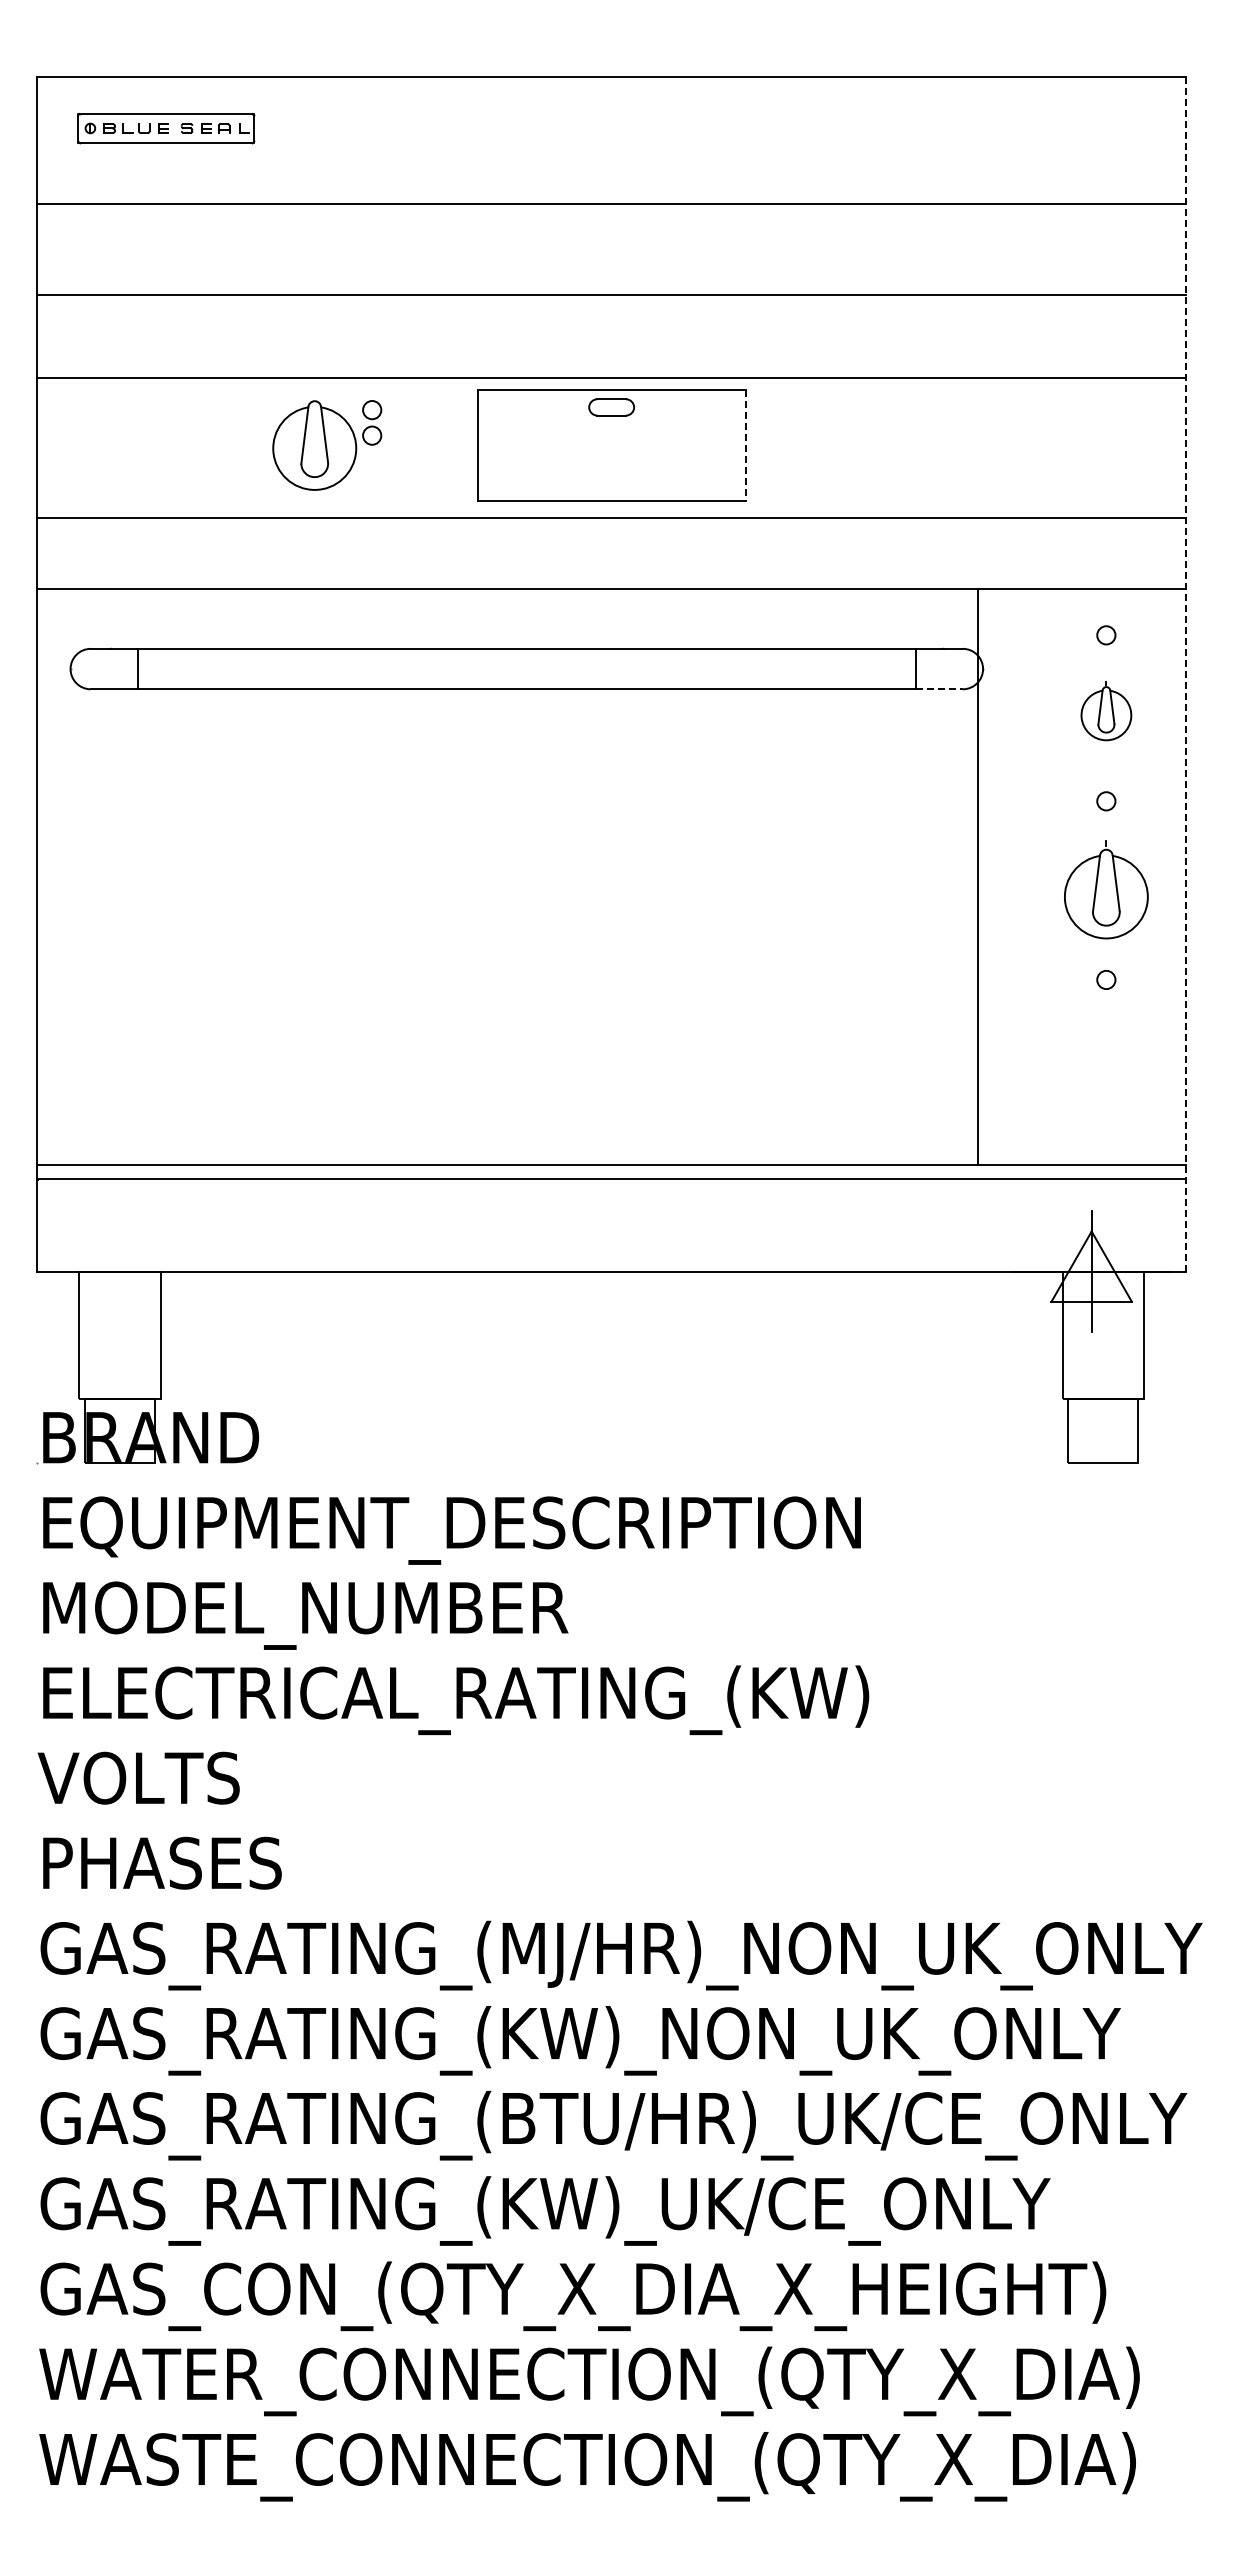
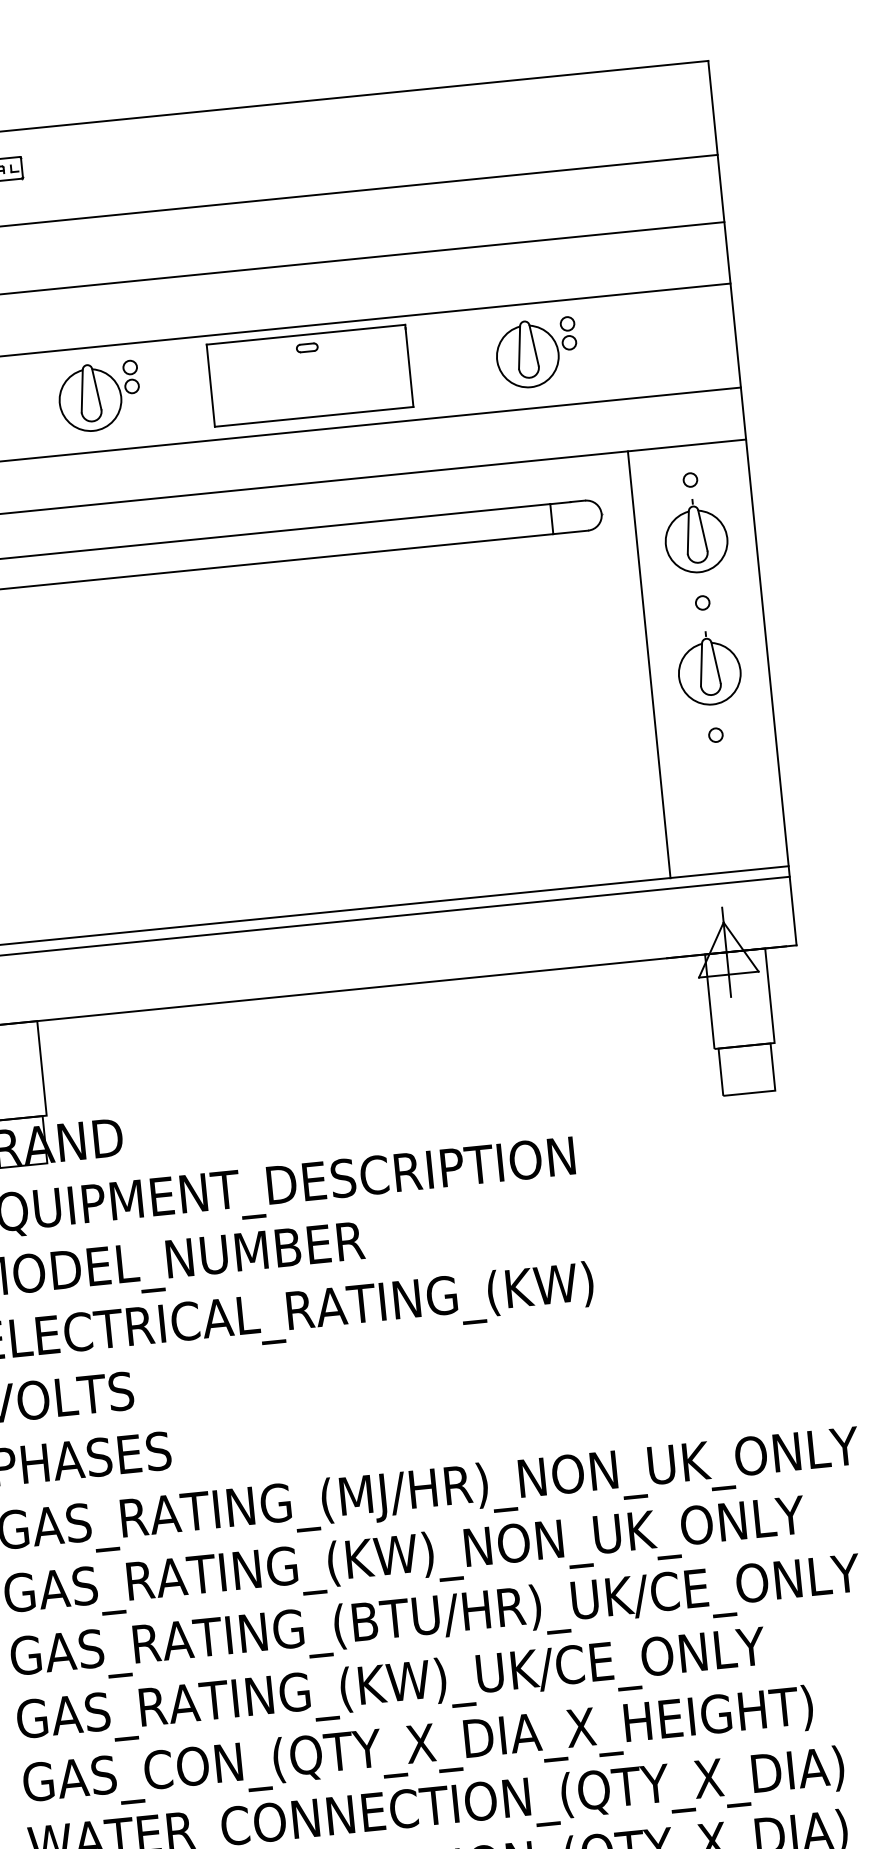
part: (611, 407) -> (307, 347), size x0.62
line: (745, 445) -> (409, 366), dashed -> solid
part: (917, 445) -> (536, 353), added
line: (1186, 674) -> (752, 503), dashed -> solid
line: (939, 689) -> (570, 532), dashed -> solid
part: (1106, 710) -> (696, 535), size x1.67
line: (977, 876) -> (649, 664), moved

